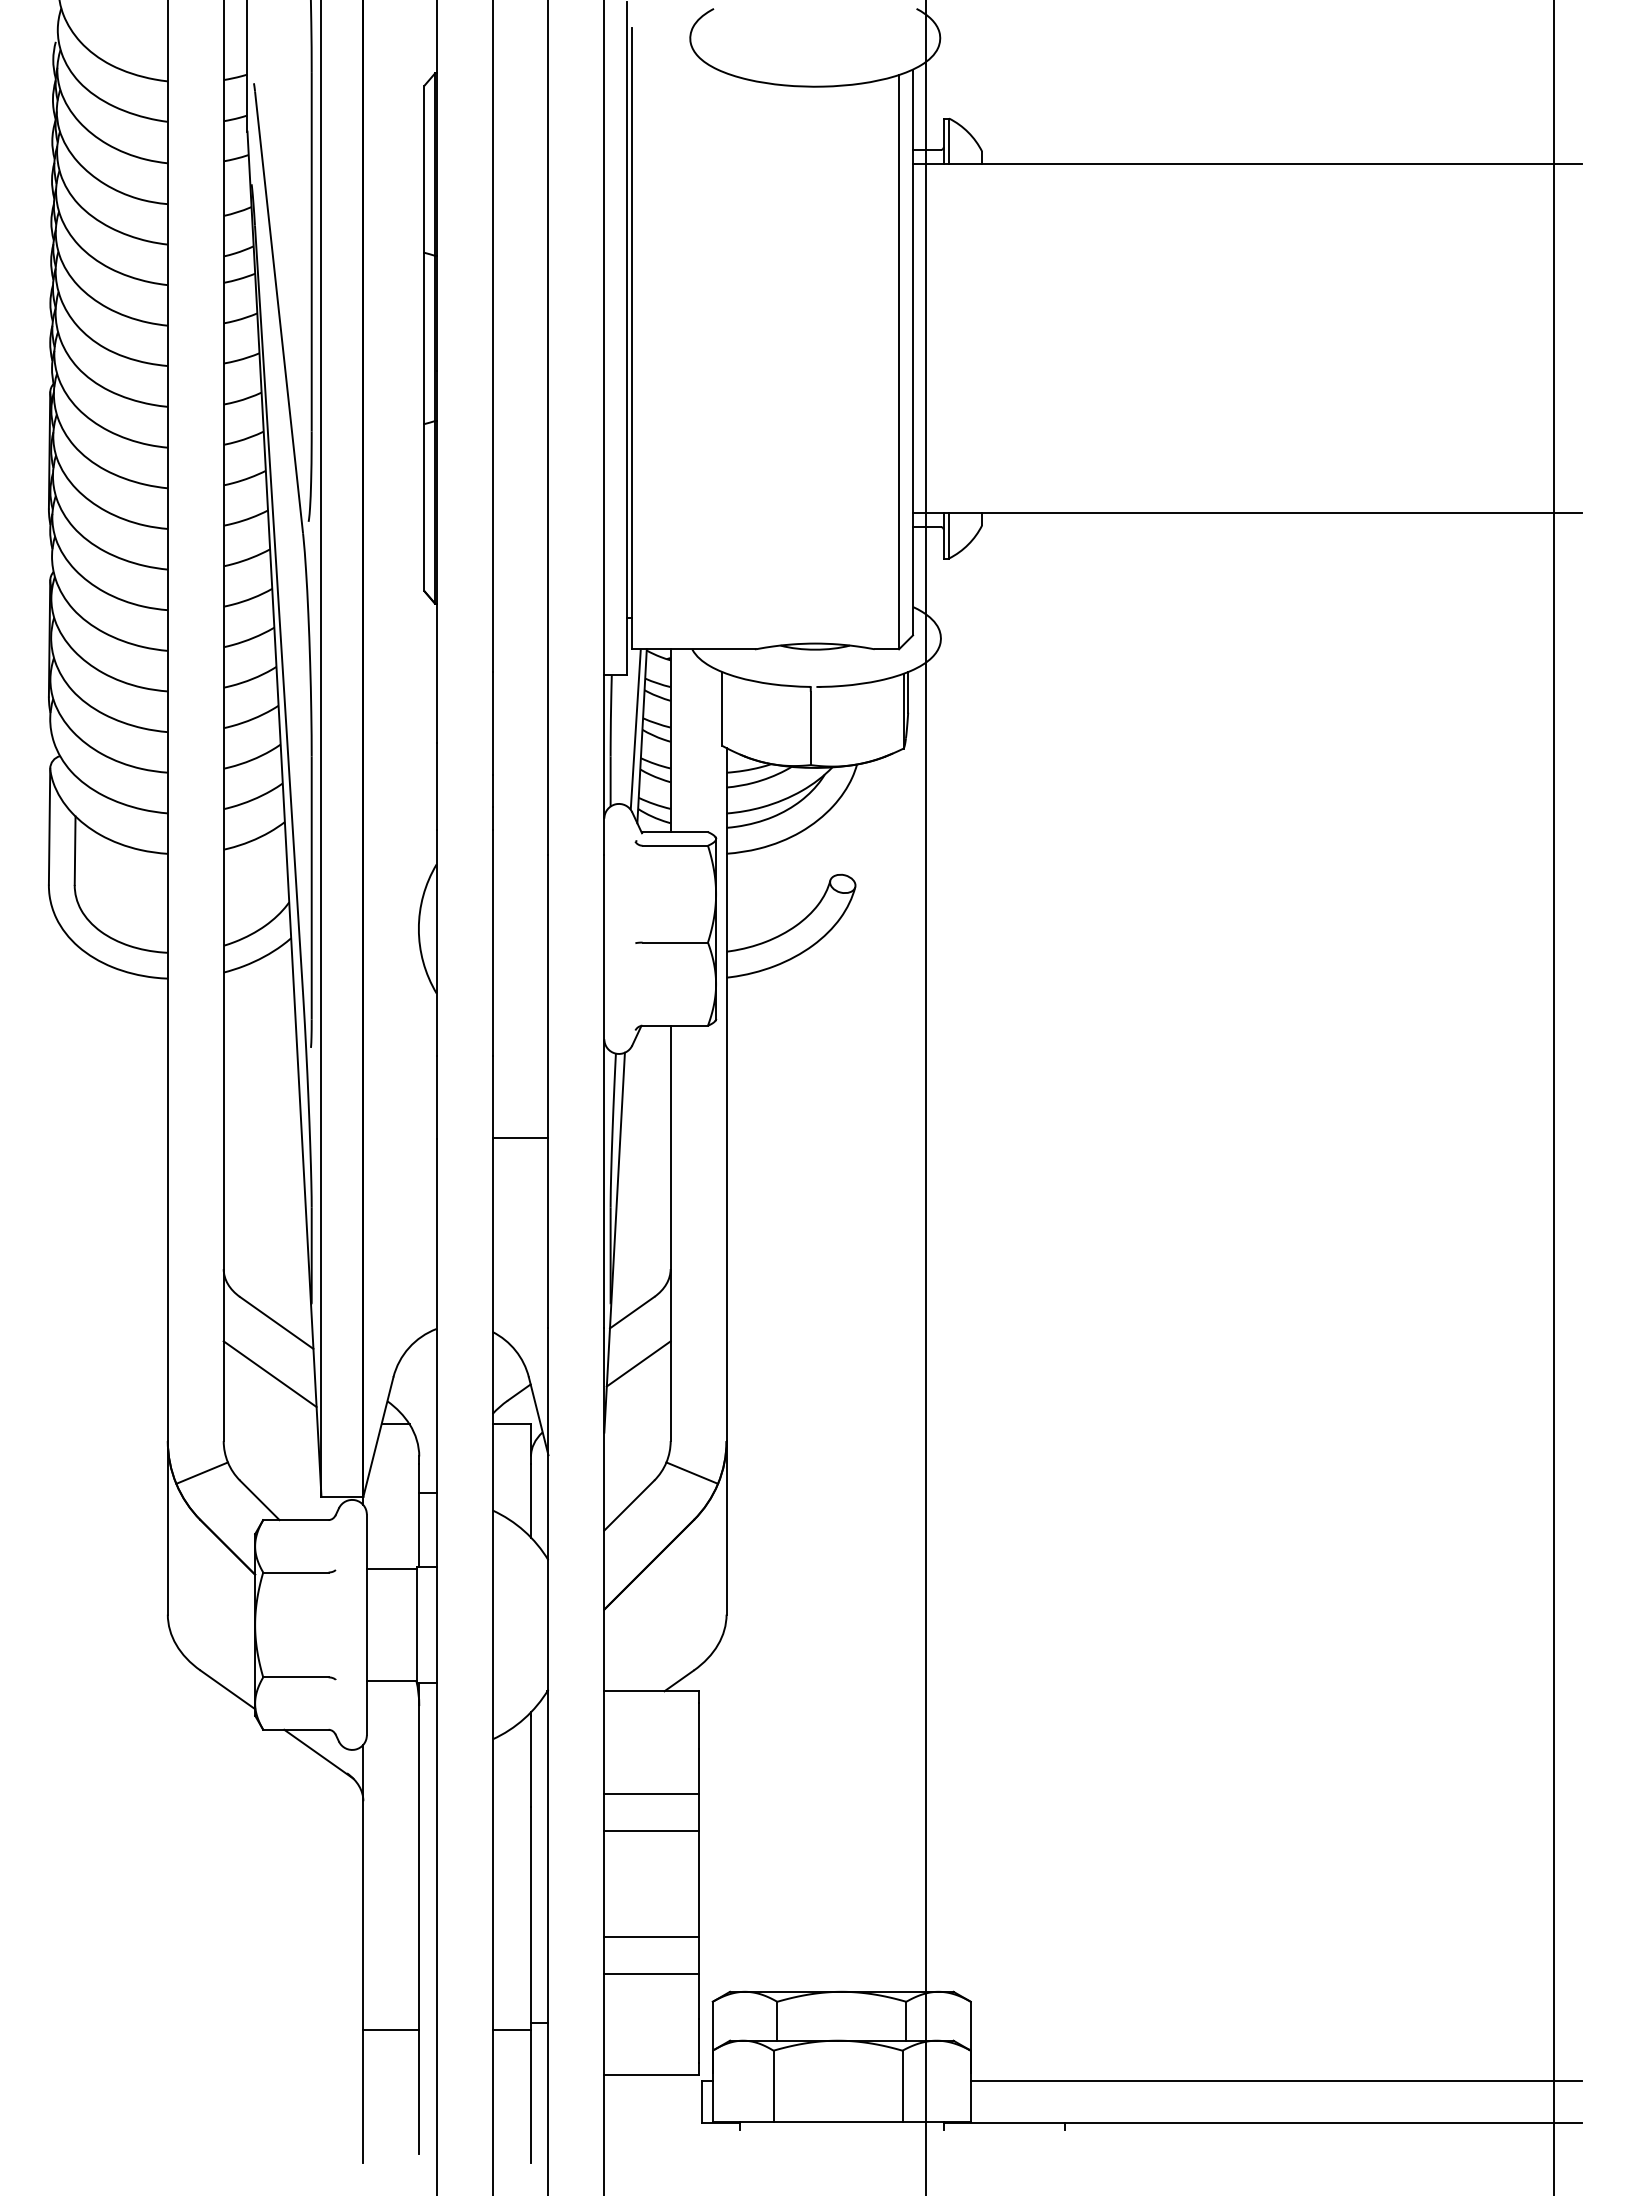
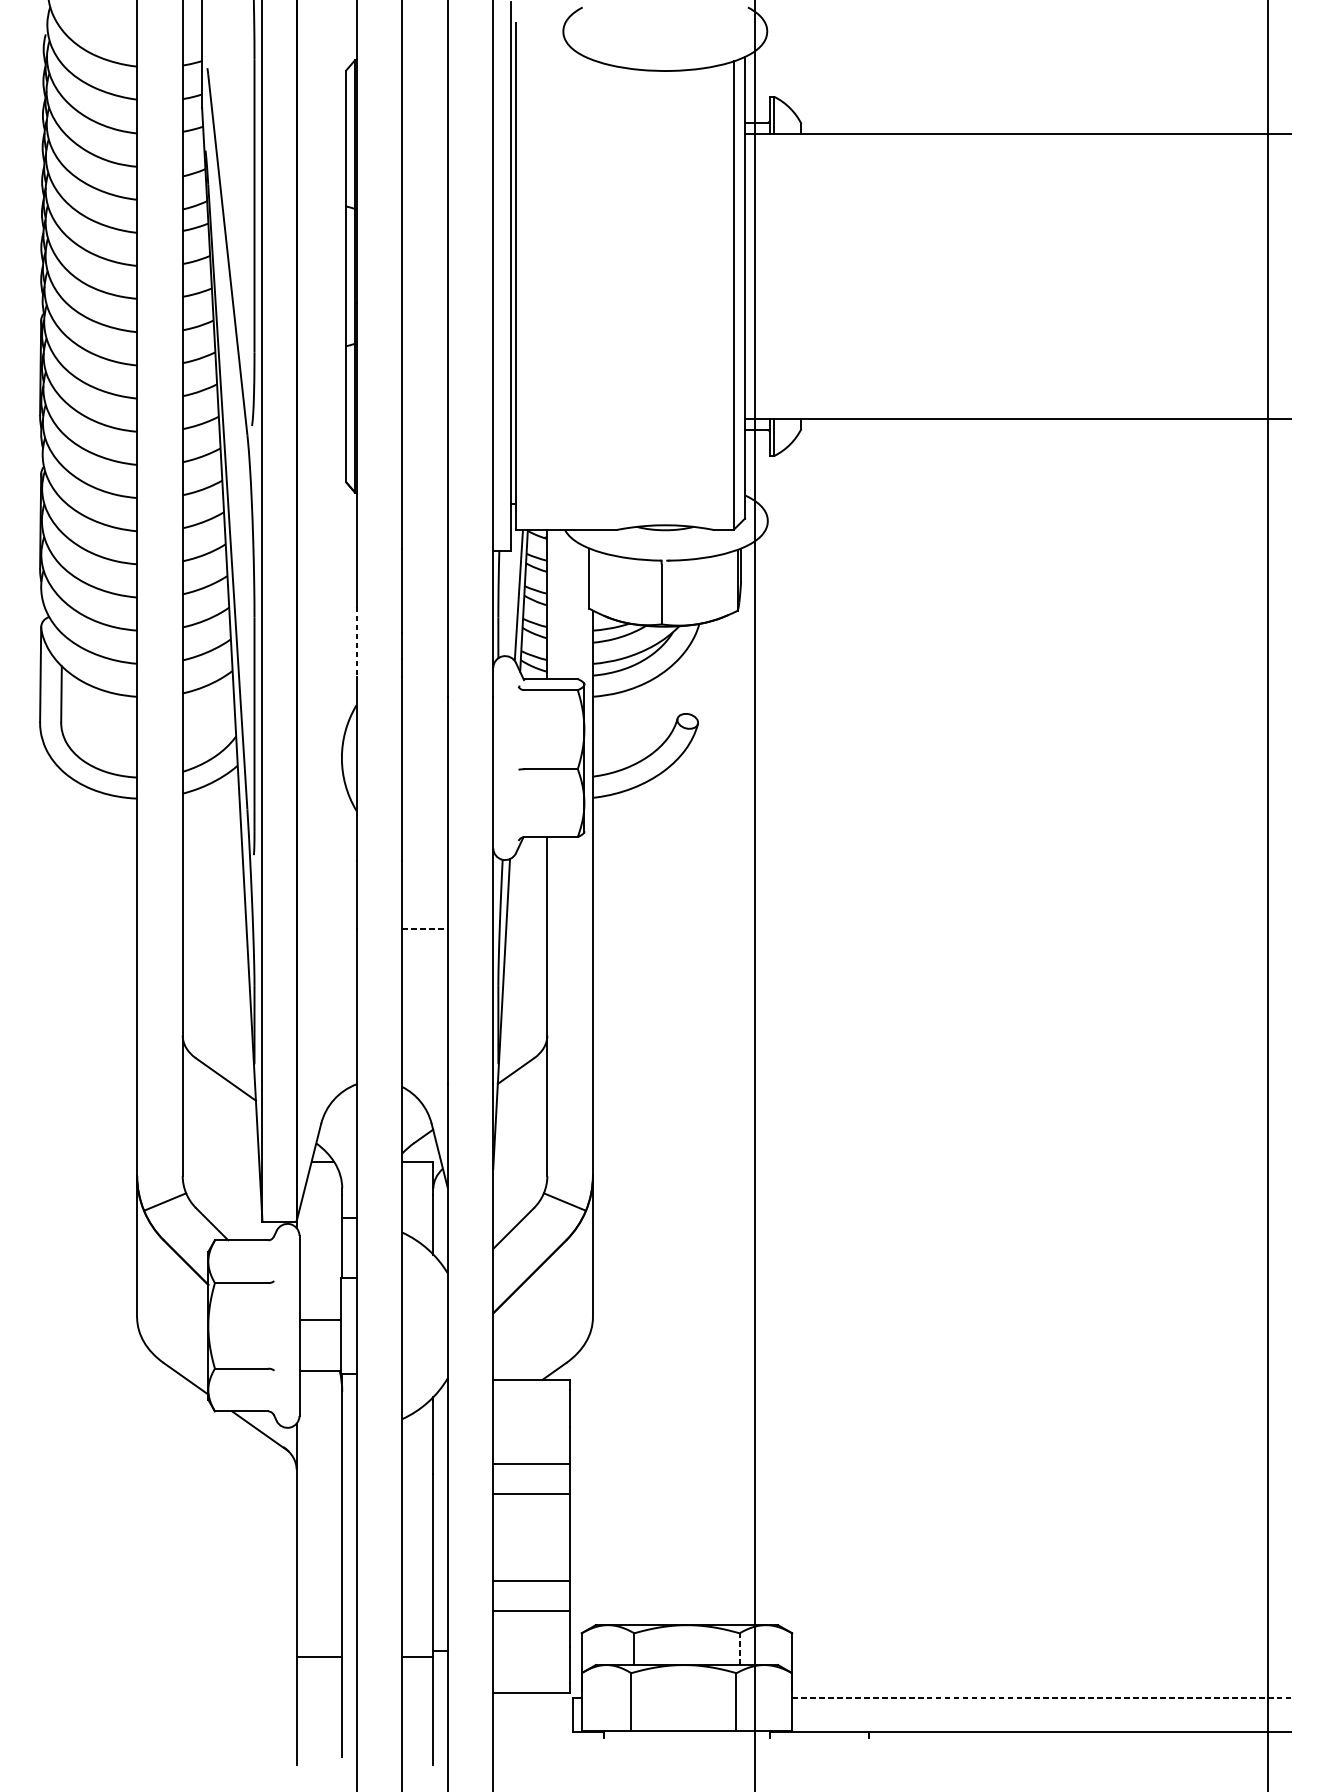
line: (436, 787) -> (356, 642), solid -> dashed
line: (520, 1138) -> (424, 929), solid -> dashed
line: (638, 1363) -> (521, 1112), removed
line: (269, 1374) -> (220, 1121), removed
line: (391, 1569) -> (319, 1320), moved
line: (906, 2020) -> (739, 1648), solid -> dashed
line: (1276, 2081) -> (1041, 1698), solid -> dashed

